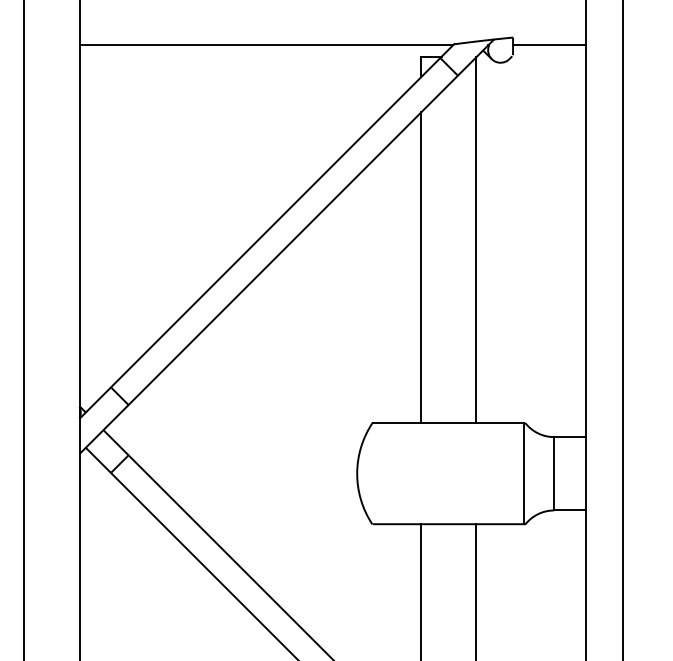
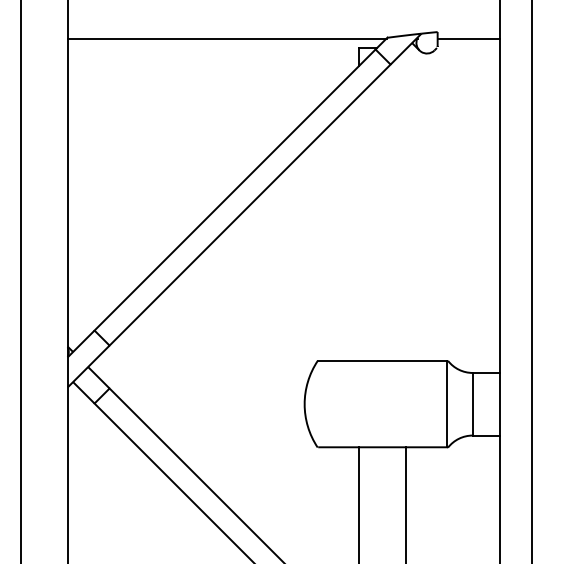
line: (476, 240) -> (406, 205), removed
line: (421, 267) -> (359, 228), removed

